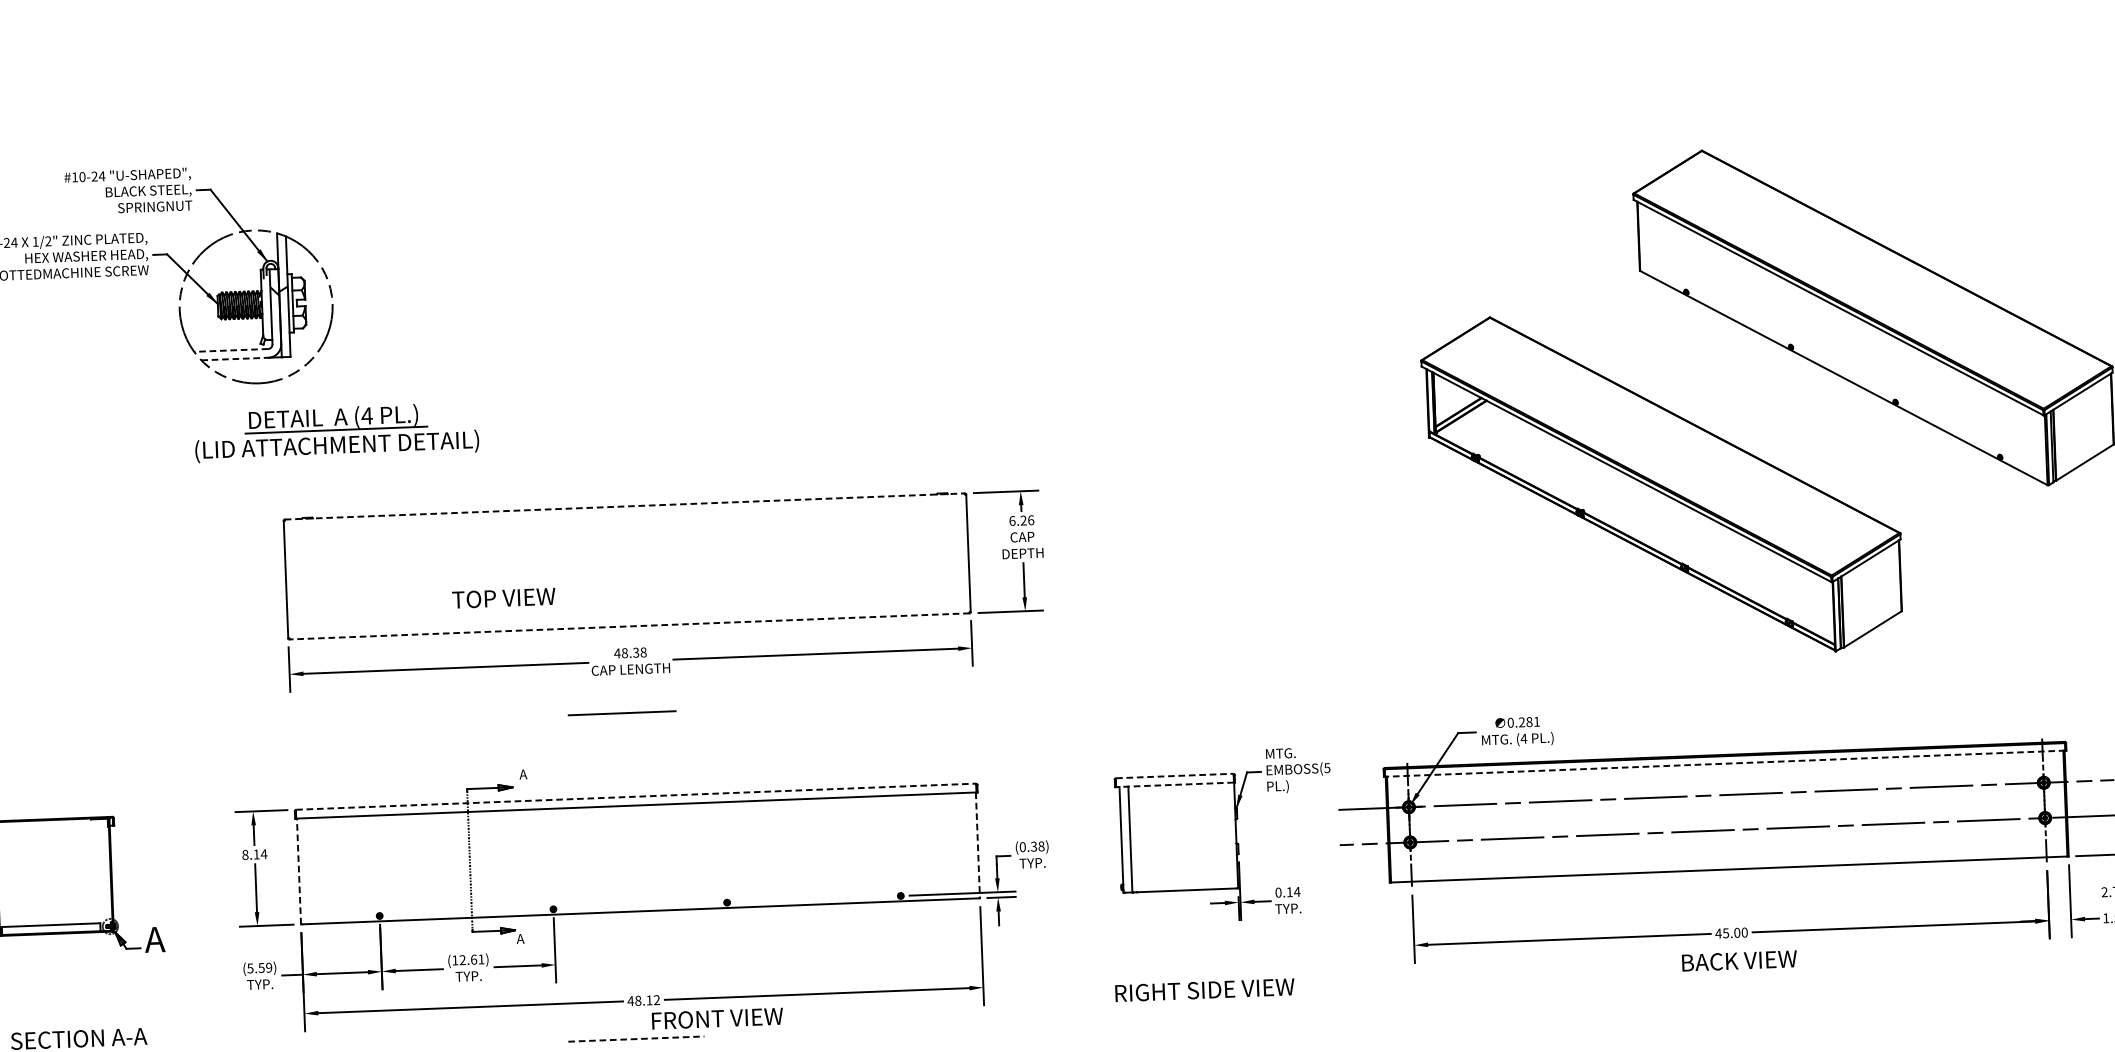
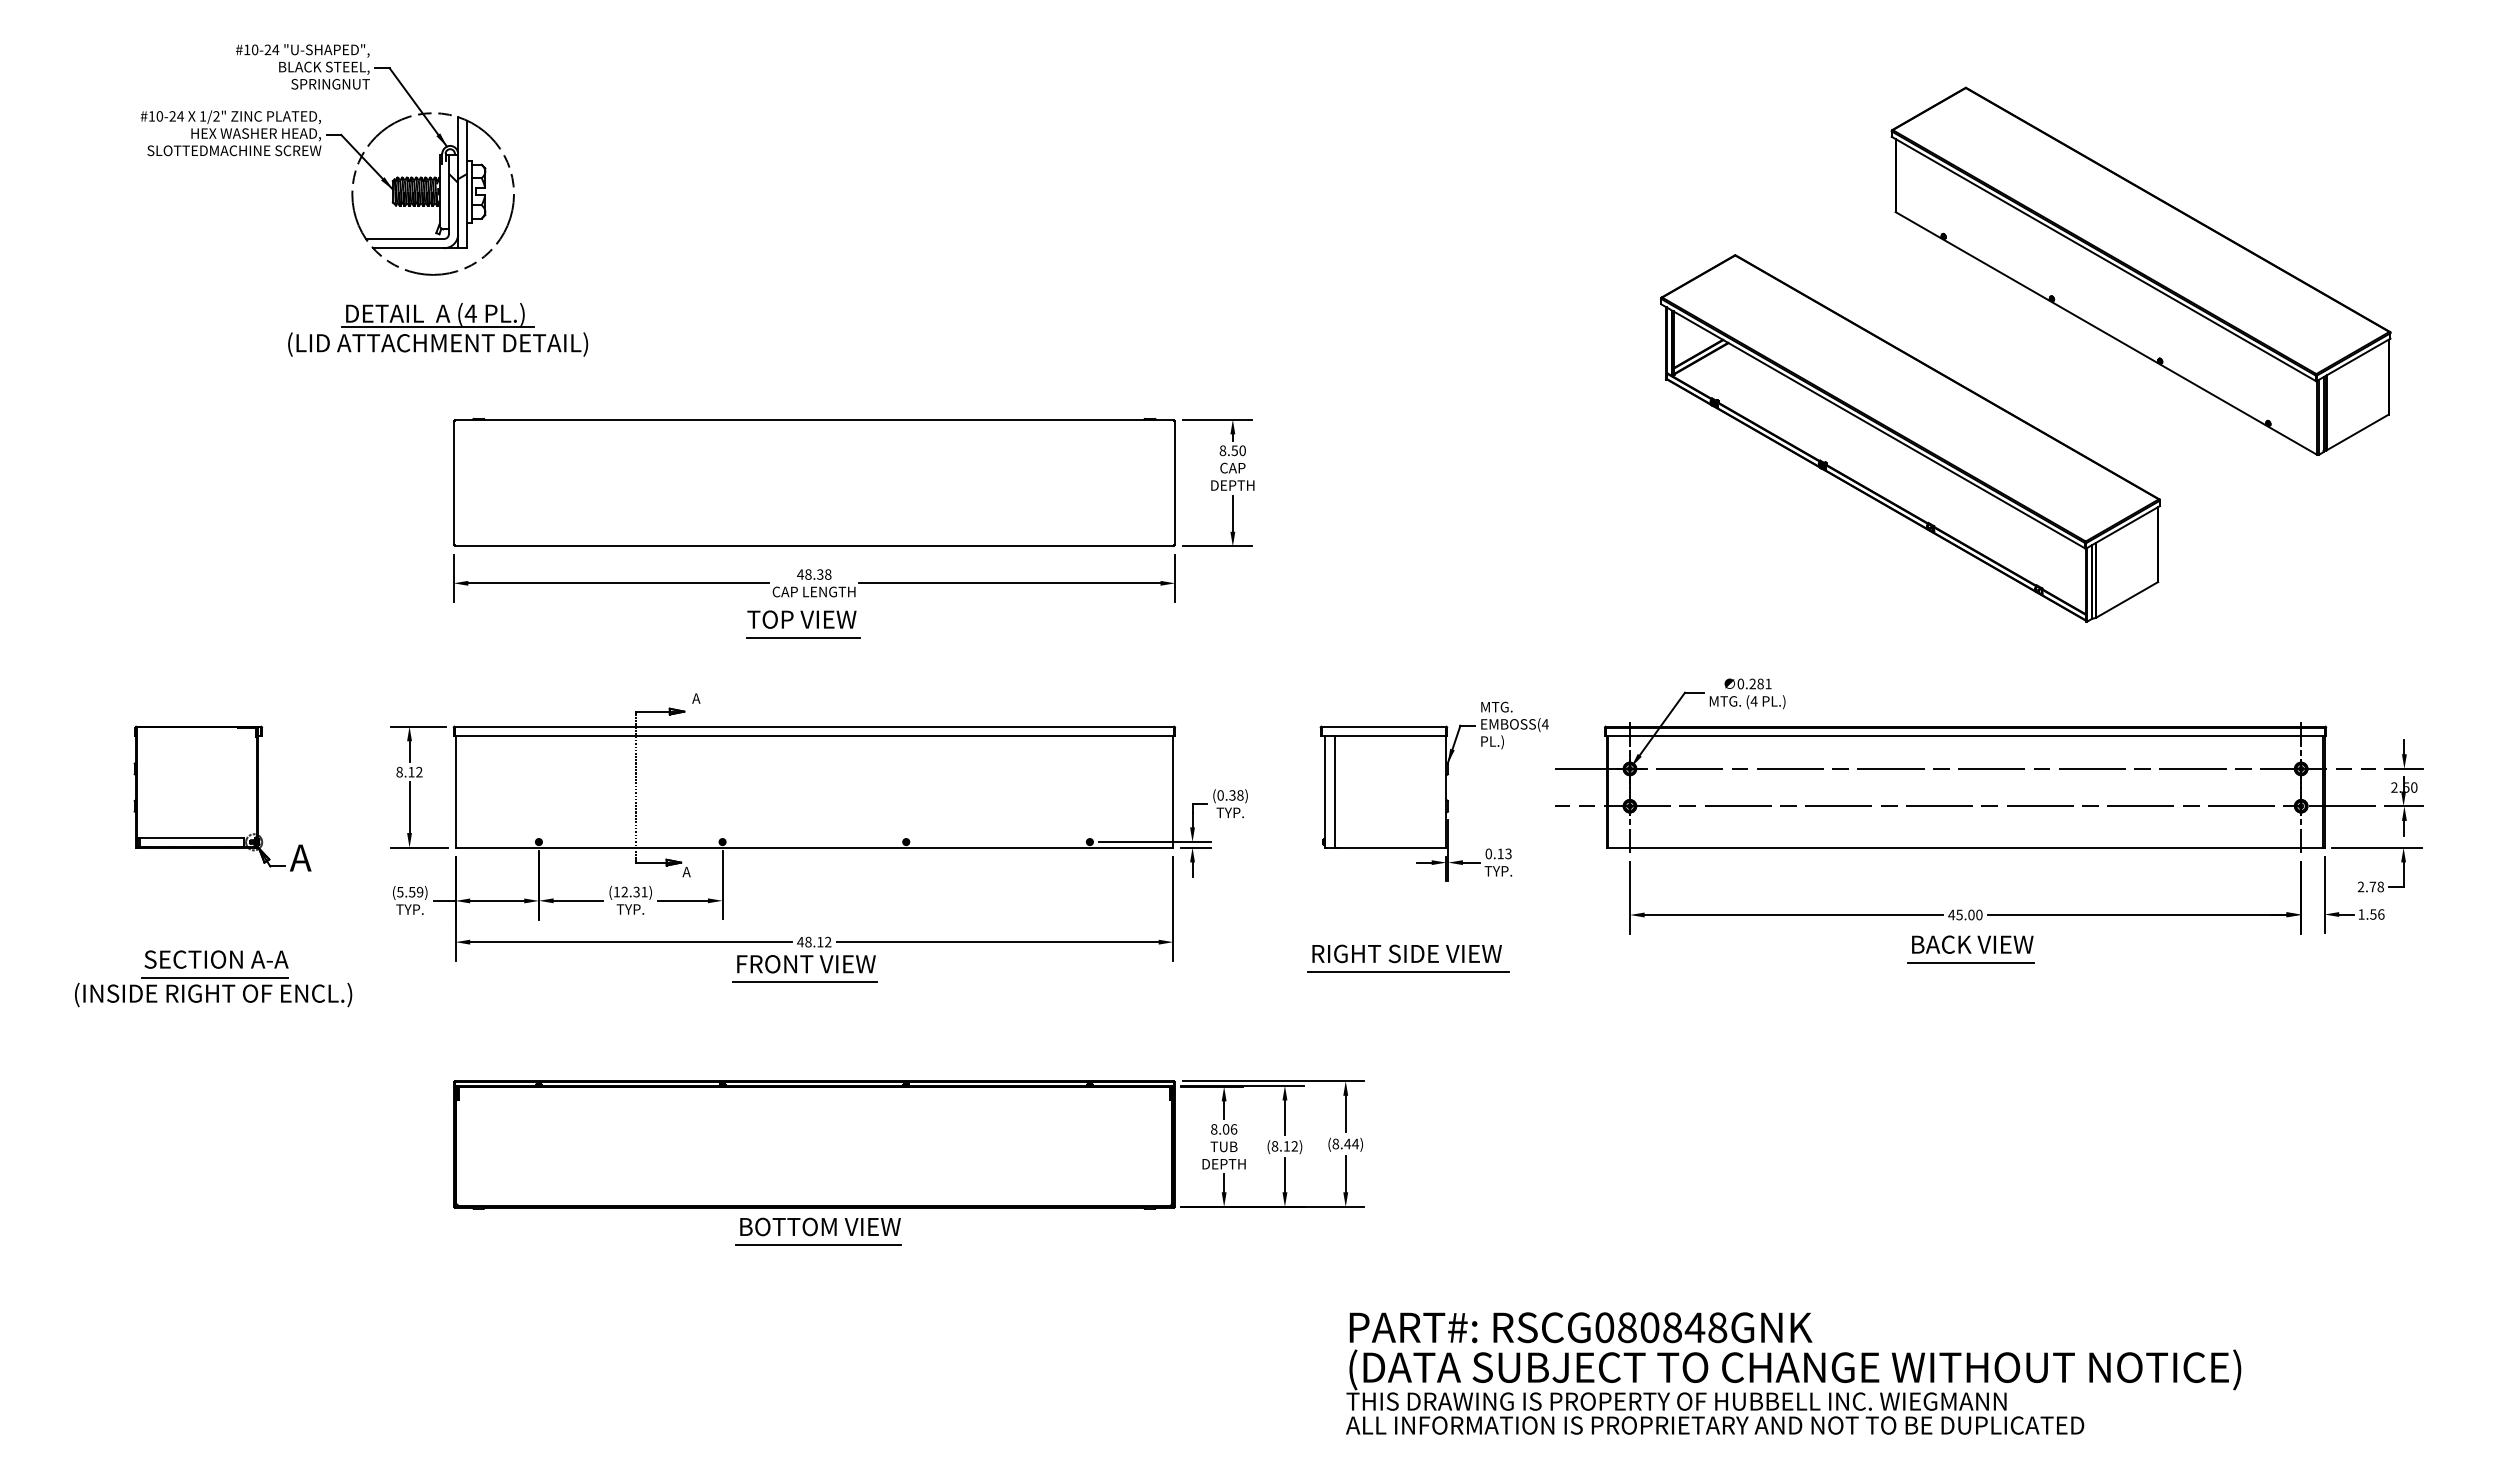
line: (230, 350) -> (404, 238), dashed -> solid
line: (234, 359) -> (408, 248), dashed -> solid
part: (337, 432) -> (438, 329), moved
line: (625, 506) -> (814, 419), dashed -> solid
text: (1021, 520) -> (1232, 450), 6.26 -> 8.50
text: (503, 598) -> (801, 619), moved
line: (629, 626) -> (814, 546), dashed -> solid
line: (1725, 763) -> (1965, 735), dashed -> solid
text: (1326, 768) -> (1544, 724), (5 -> (4
line: (1175, 775) -> (1384, 726), dashed -> solid
line: (1174, 784) -> (1383, 735), dashed -> solid
line: (636, 796) -> (814, 726), dashed -> solid
line: (978, 845) -> (1173, 791), dashed -> solid
text: (263, 853) -> (418, 771), 8.14 -> 8.12
line: (298, 871) -> (455, 791), dashed -> solid
text: (1297, 891) -> (1508, 853), 0.14 -> 0.13
text: (473, 959) -> (636, 891), (12.61) -> (12.31)
line: (1738, 977) -> (1970, 962), added
line: (1206, 1007) -> (1408, 972), added
text: (717, 1018) -> (806, 964), moved
line: (635, 1039) -> (804, 982), dashed -> solid

